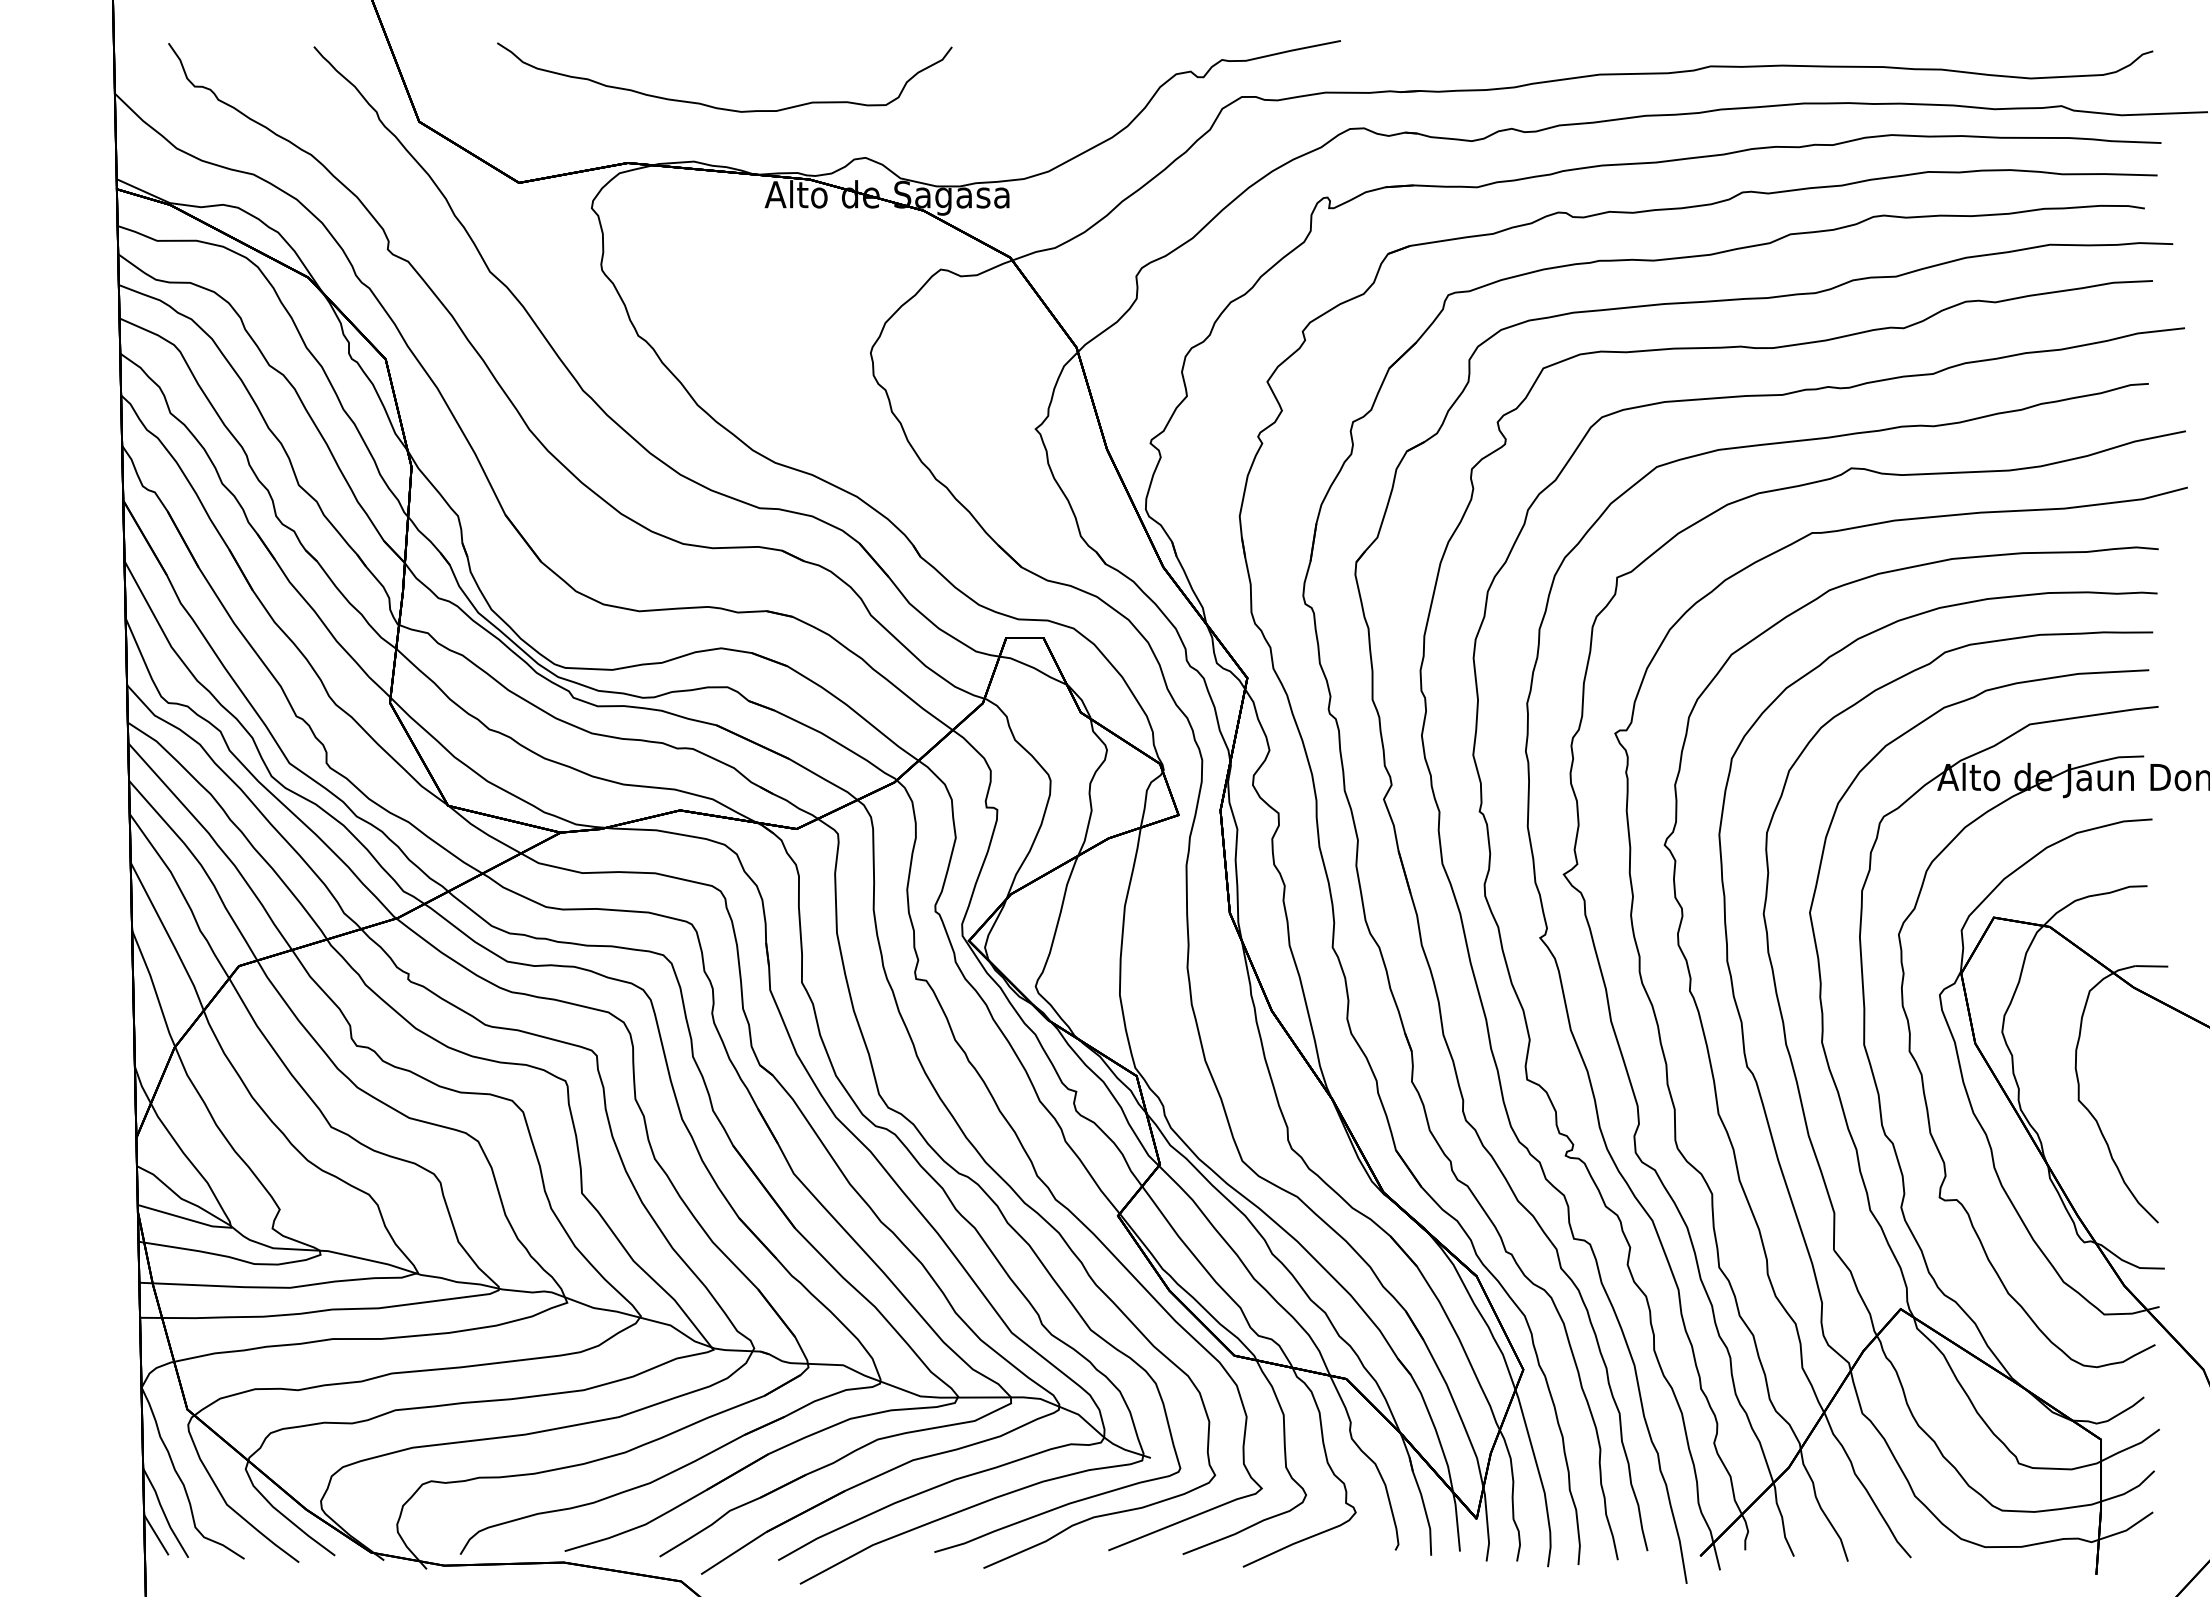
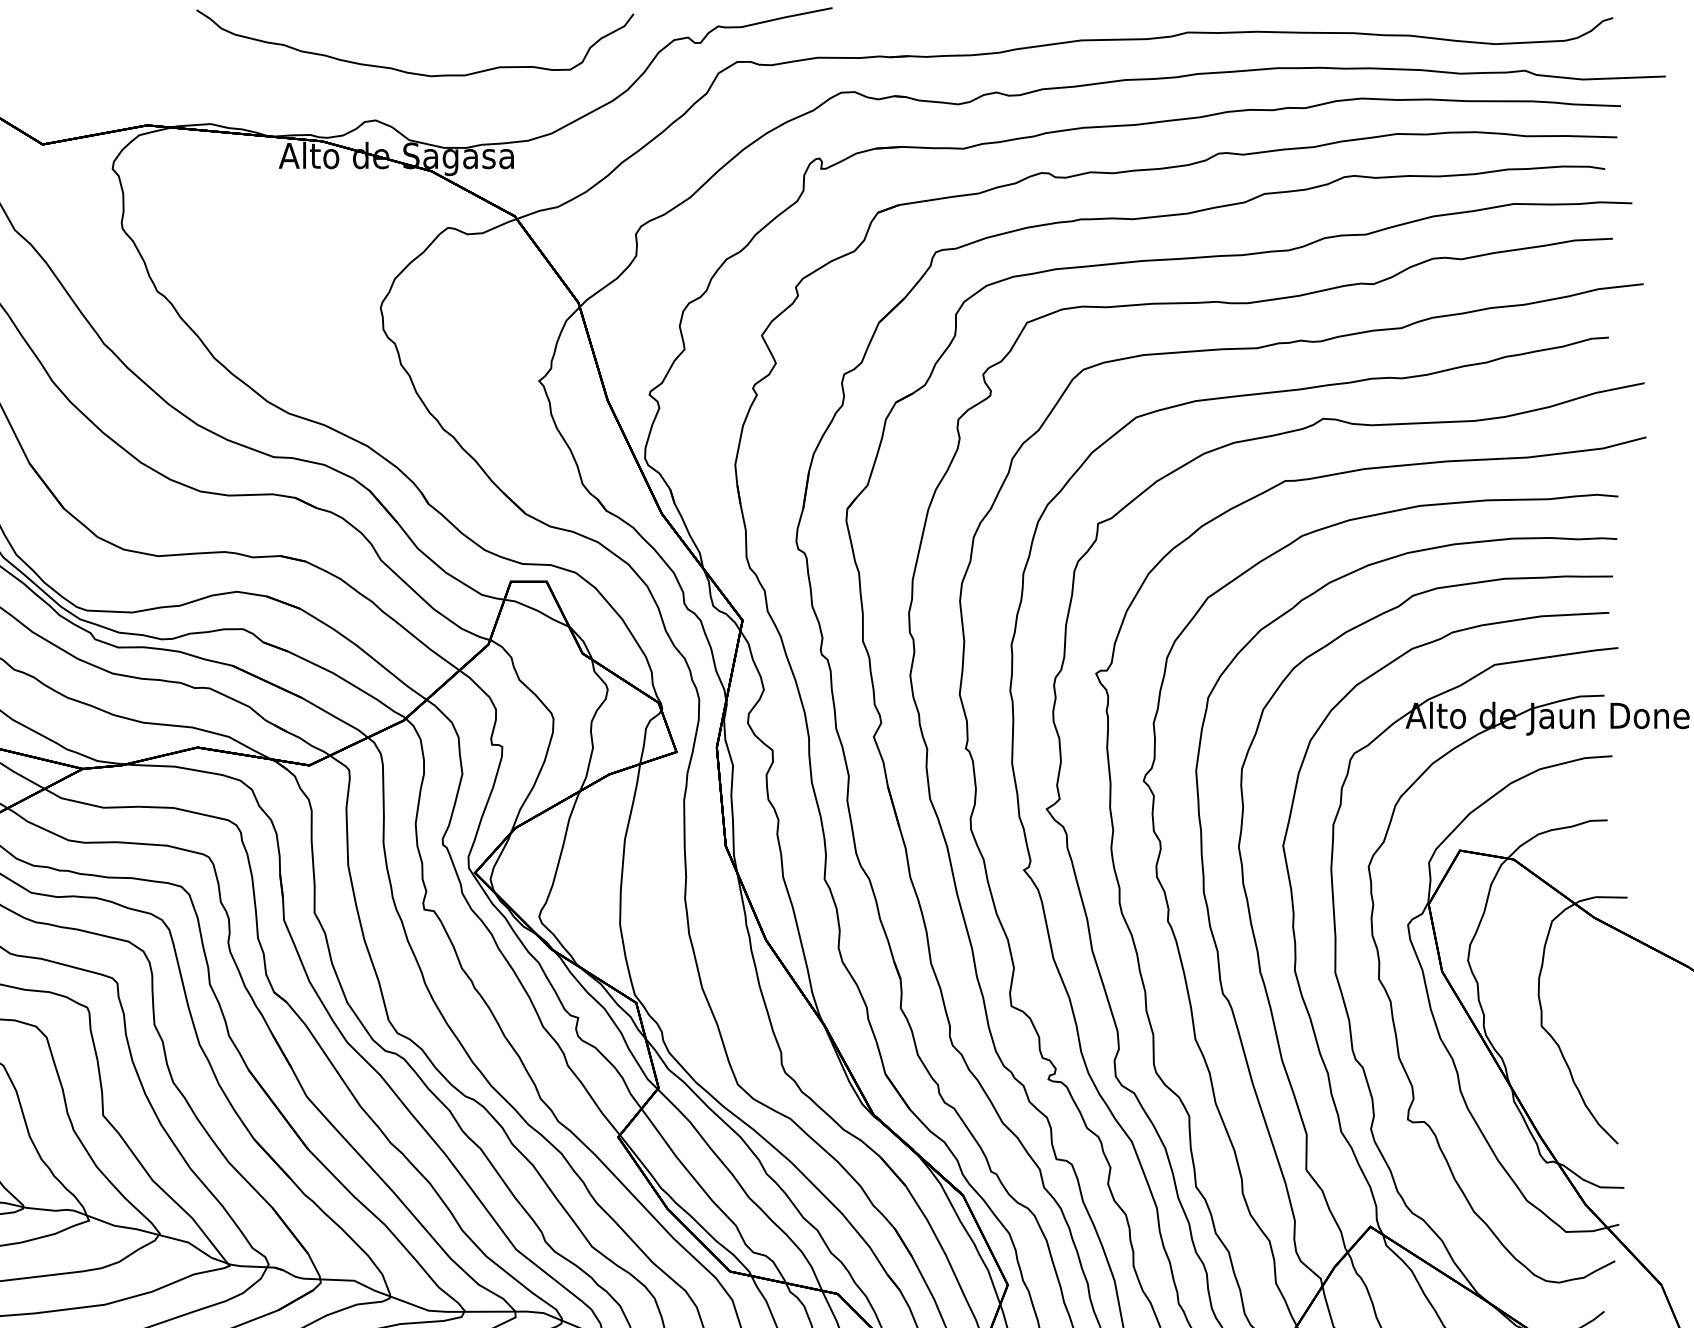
curve: (720, 107) -> (411, 72), moved

